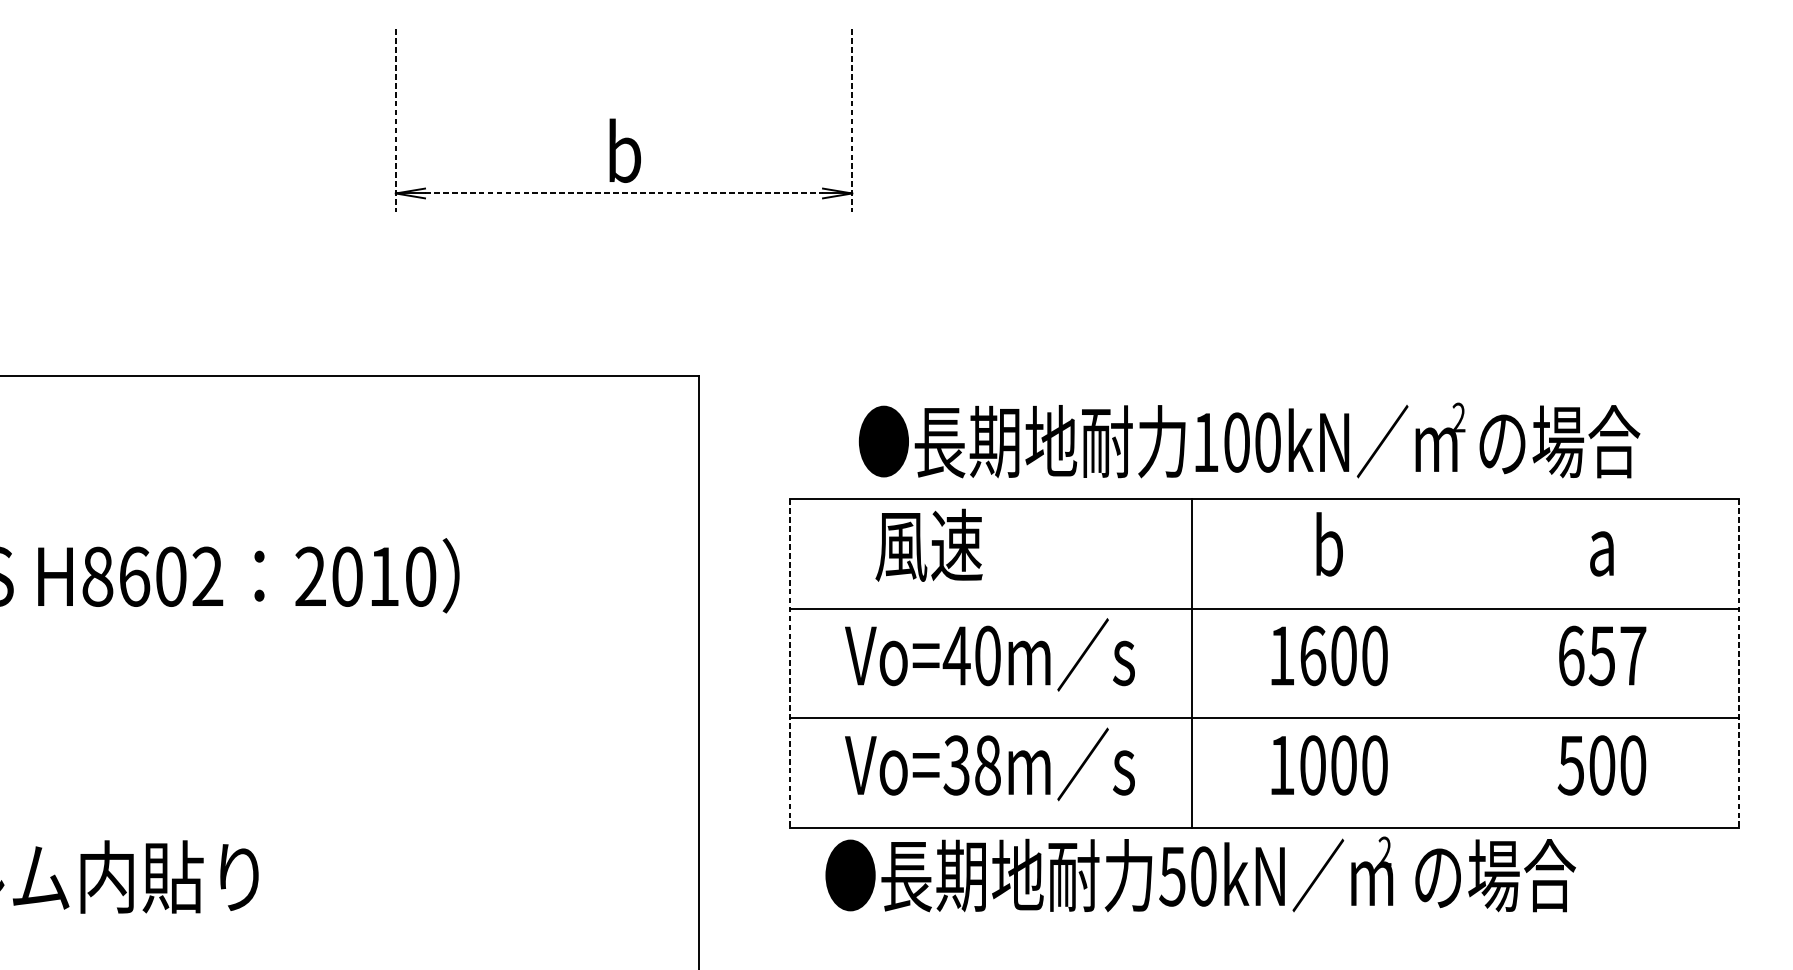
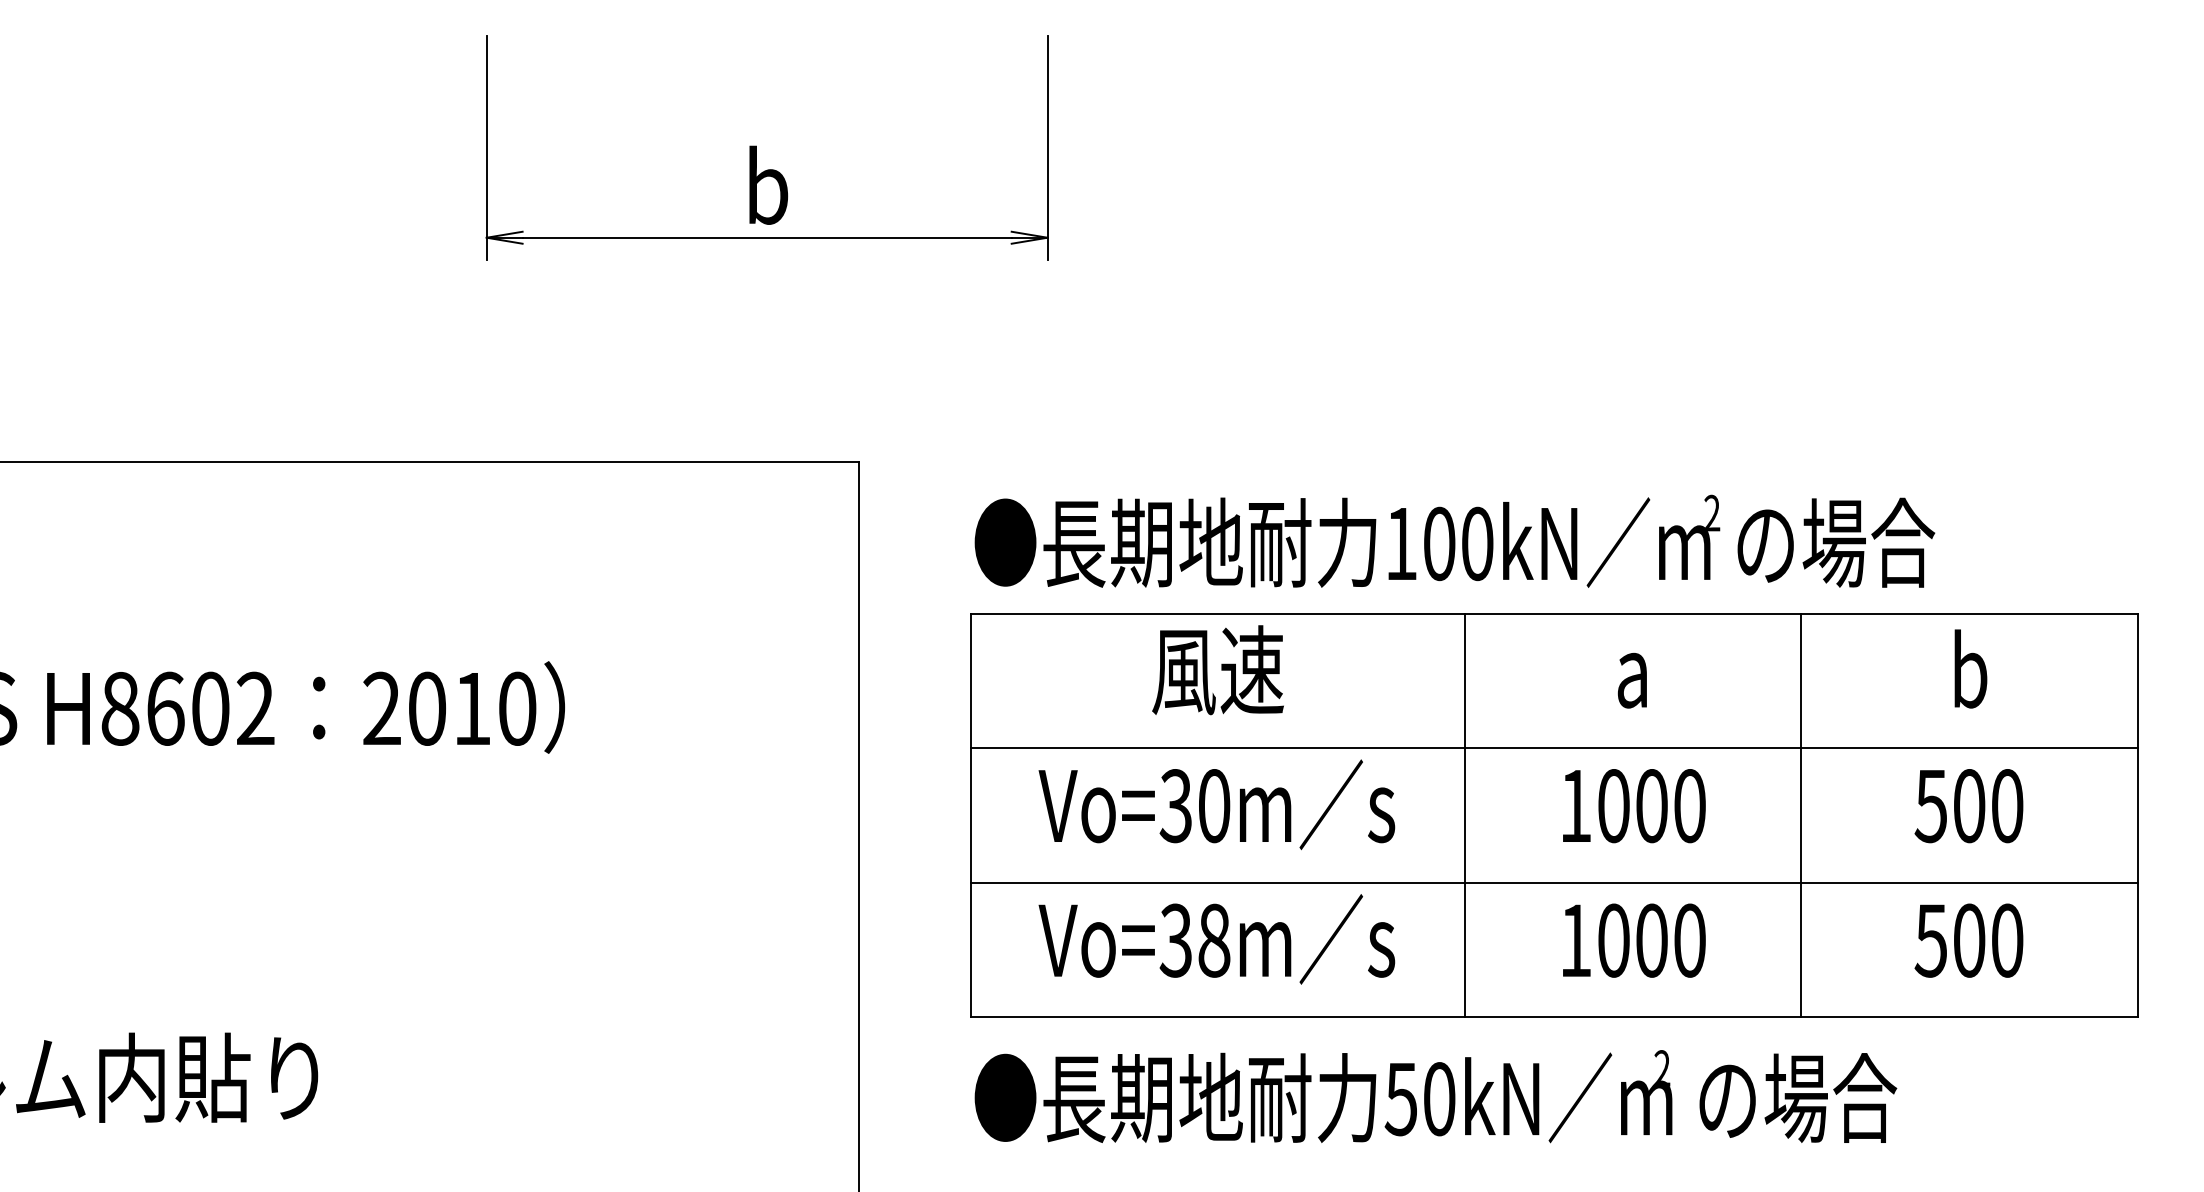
line: (395, 120) -> (486, 148), dashed -> solid
line: (852, 120) -> (1047, 148), dashed -> solid
line: (624, 193) -> (767, 237), dashed -> solid
text: (1249, 439) -> (1454, 540), moved
text: (1328, 543) -> (1633, 668), b -> a
text: (1603, 543) -> (1970, 668), a -> b
text: (928, 545) -> (1217, 670), moved
text: (956, 656) -> (1175, 806), Vo=40m -> Vo=30m
text: (1313, 656) -> (1614, 806), 1600 -> 1000
text: (1601, 656) -> (1968, 806), 657 -> 500
line: (790, 663) -> (971, 815), dashed -> solid
line: (1465, 663) -> (1801, 815), added
line: (1739, 663) -> (2137, 815), dashed -> solid
text: (1200, 874) -> (1435, 1096), moved

